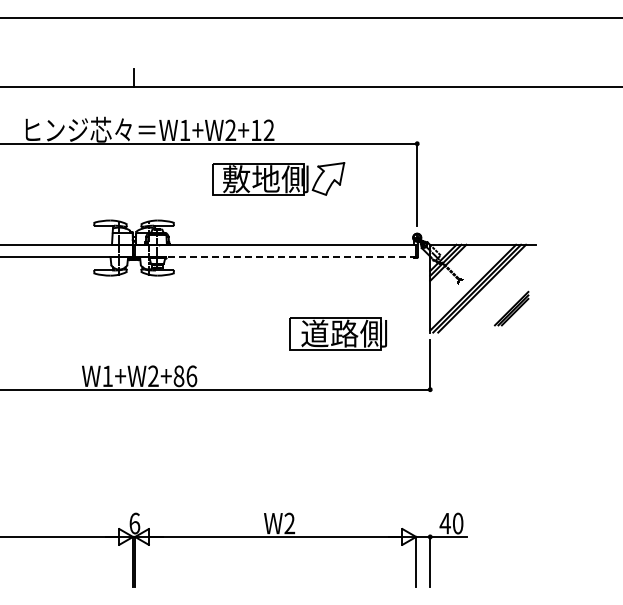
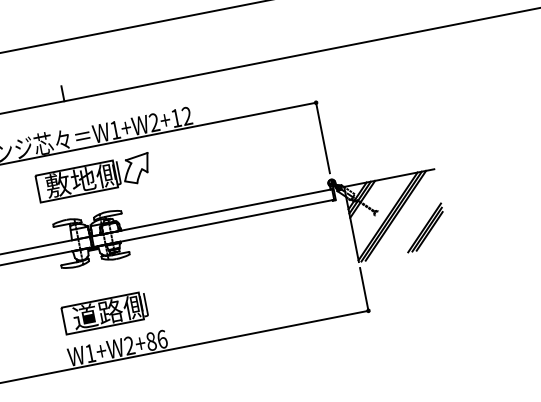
part: (278, 178) -> (93, 177), moved
line: (275, 257) -> (213, 223), dashed -> solid
part: (511, 308) -> (424, 227), size x1.43
part: (337, 333) -> (104, 312), moved

